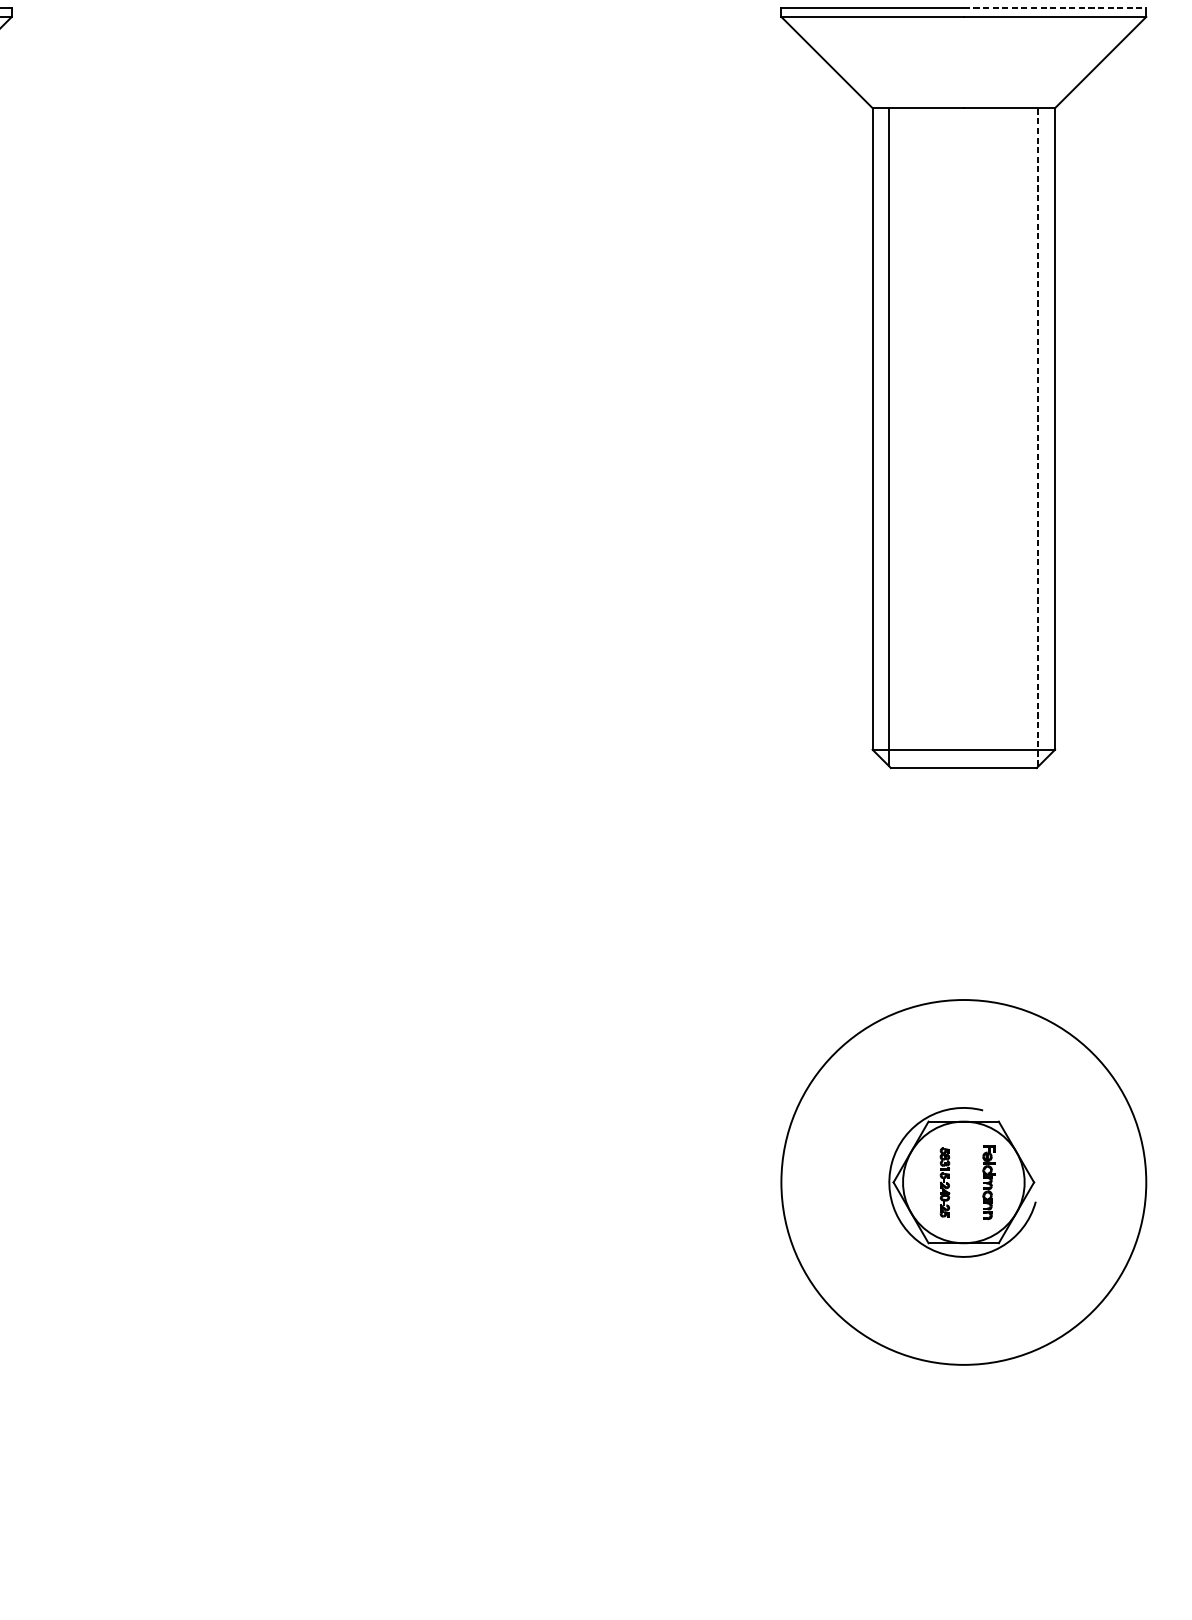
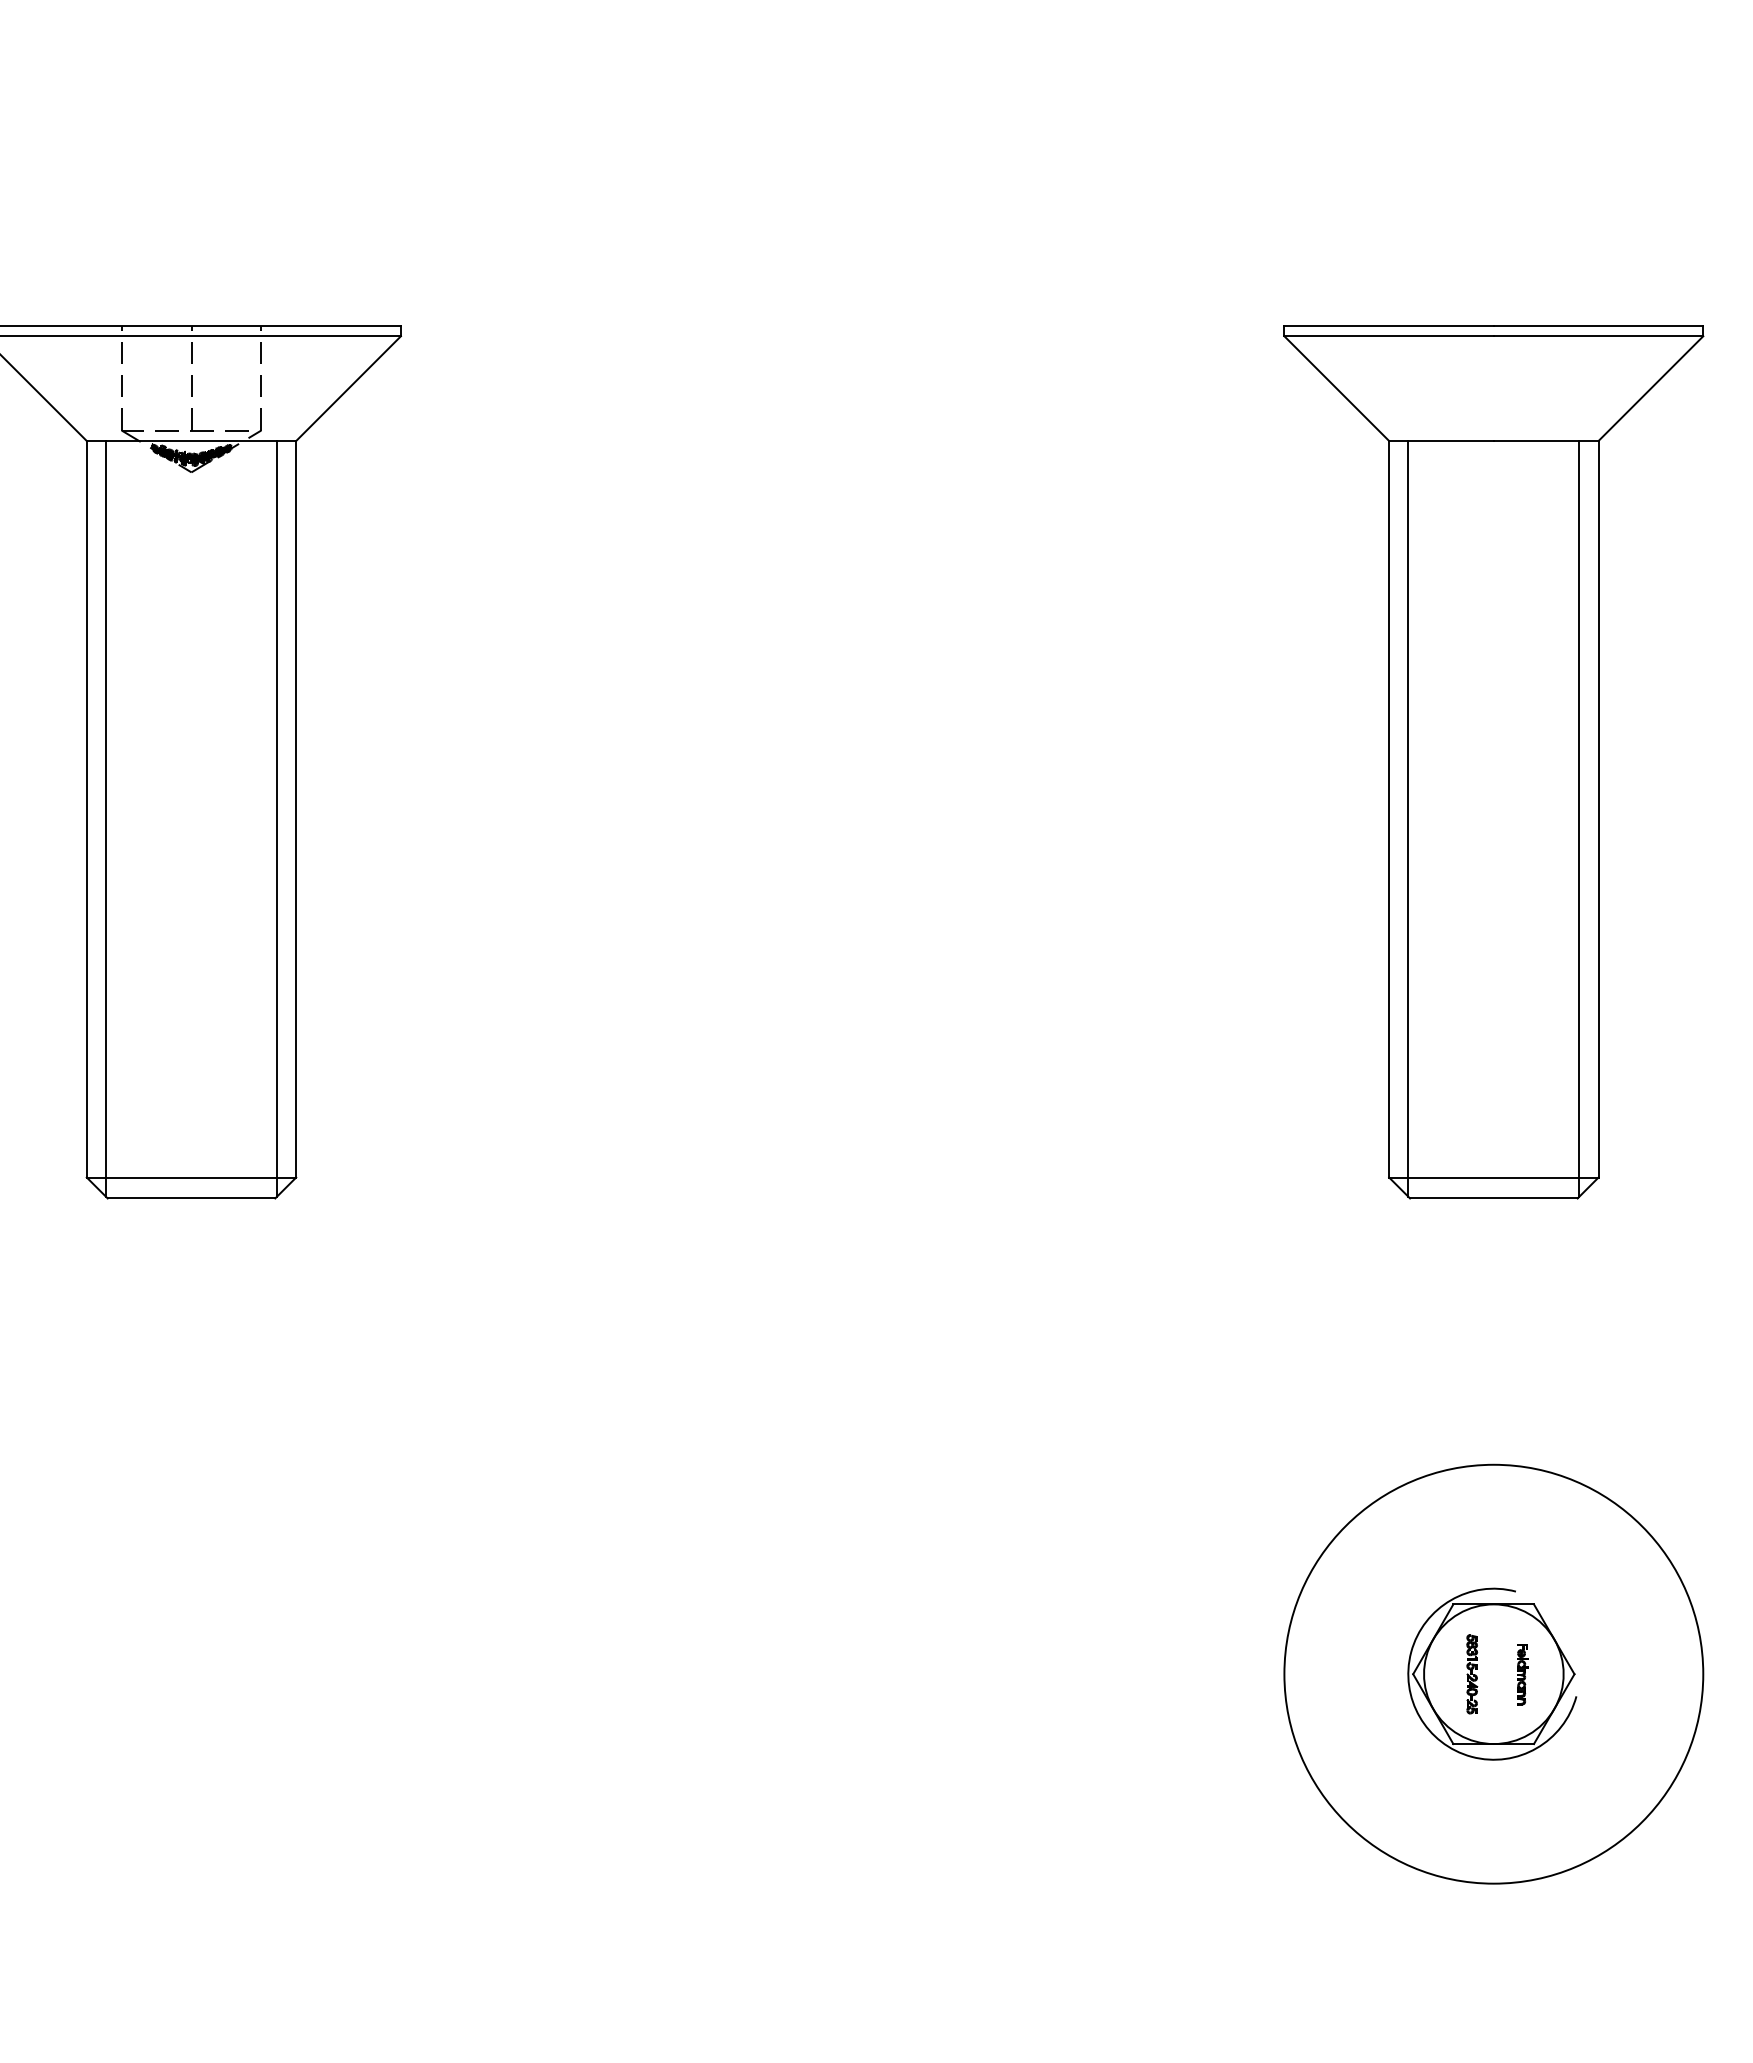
line: (1055, 7) -> (1598, 325), dashed -> solid
line: (1038, 437) -> (1579, 818), dashed -> solid
part: (988, 1182) -> (1522, 1674), size x0.71

